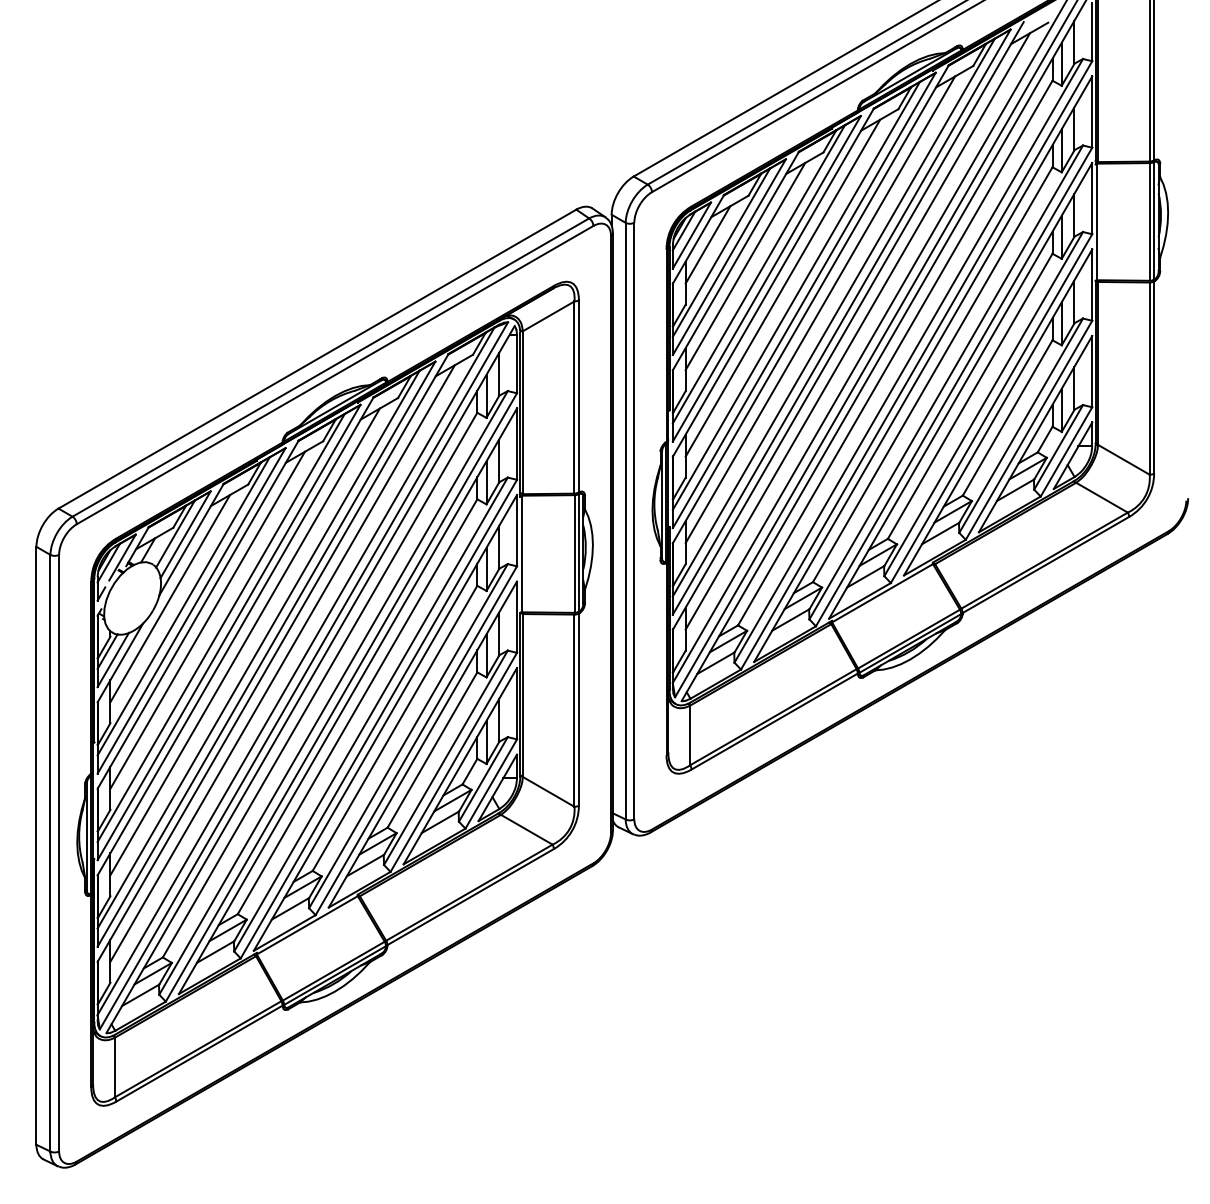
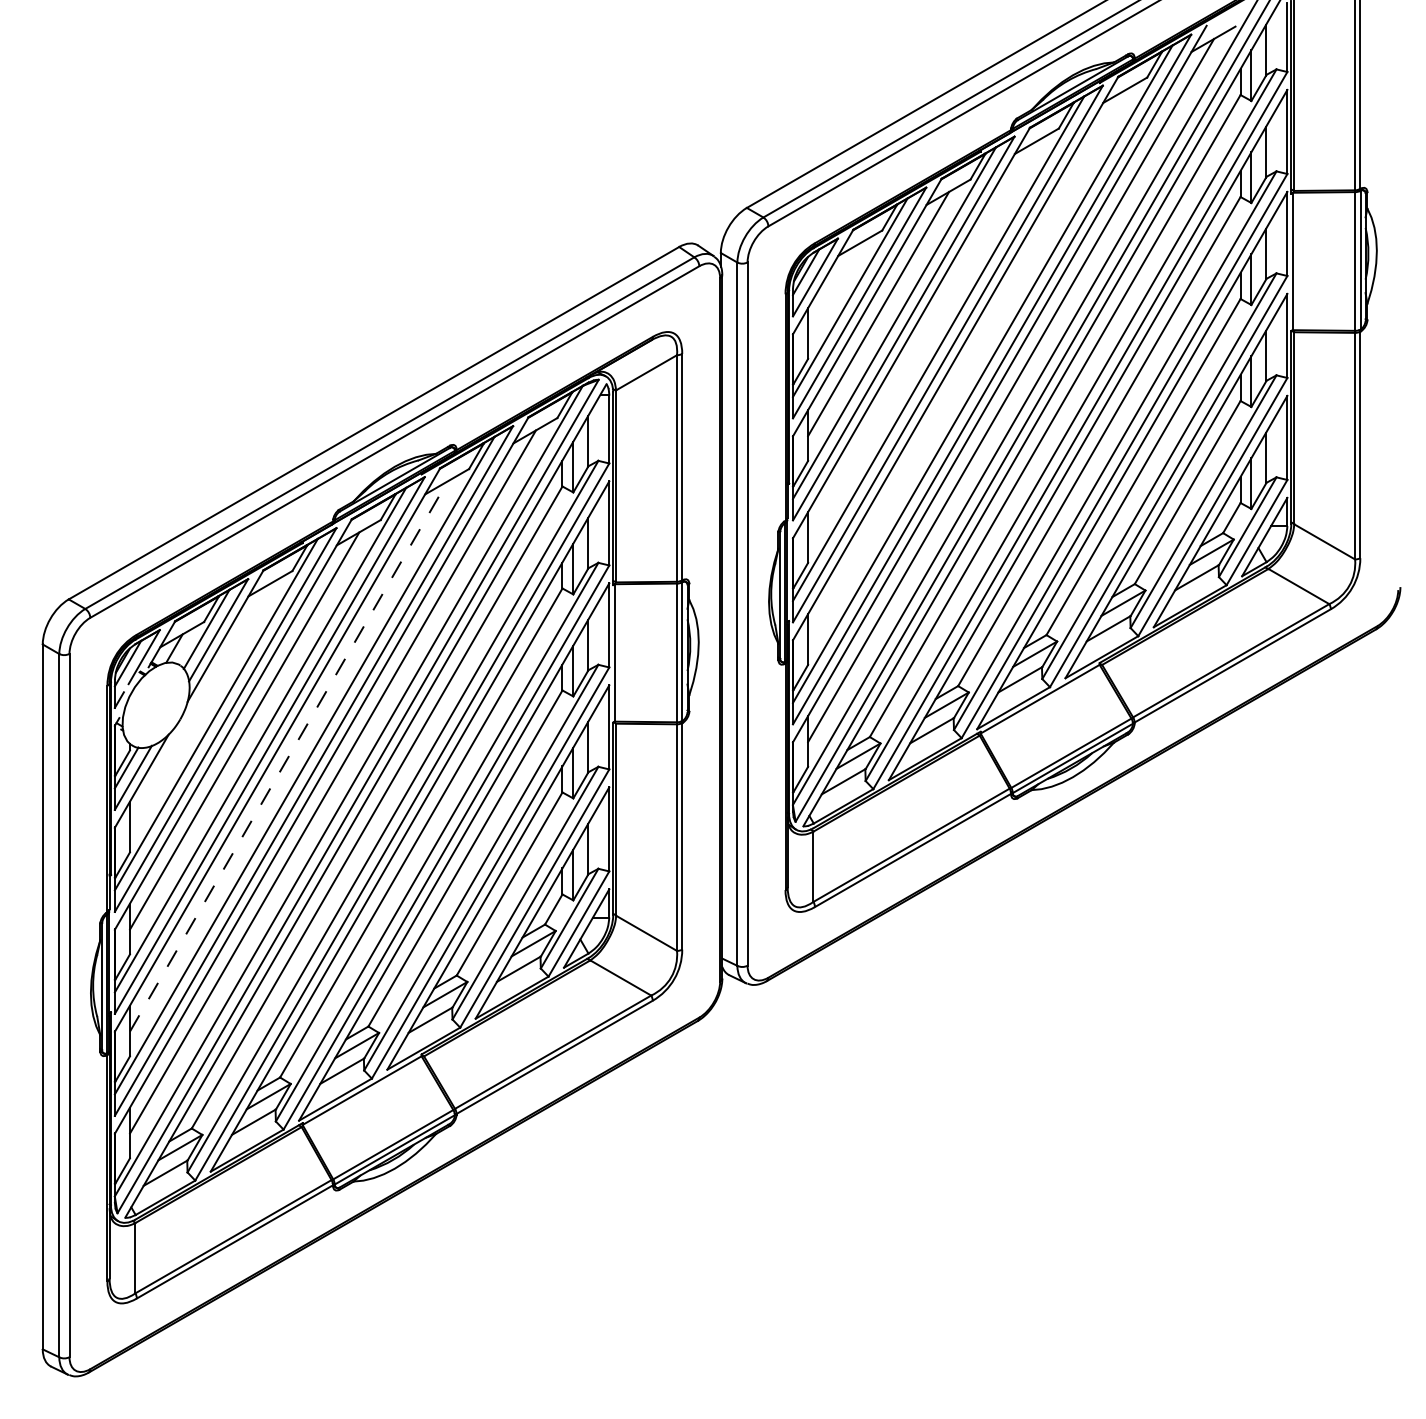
line: (708, 244) -> (834, 288), removed
line: (782, 288) -> (922, 339), removed
line: (820, 310) -> (966, 365), removed
line: (170, 598) -> (200, 705), removed
line: (244, 641) -> (288, 756), solid -> dashed

